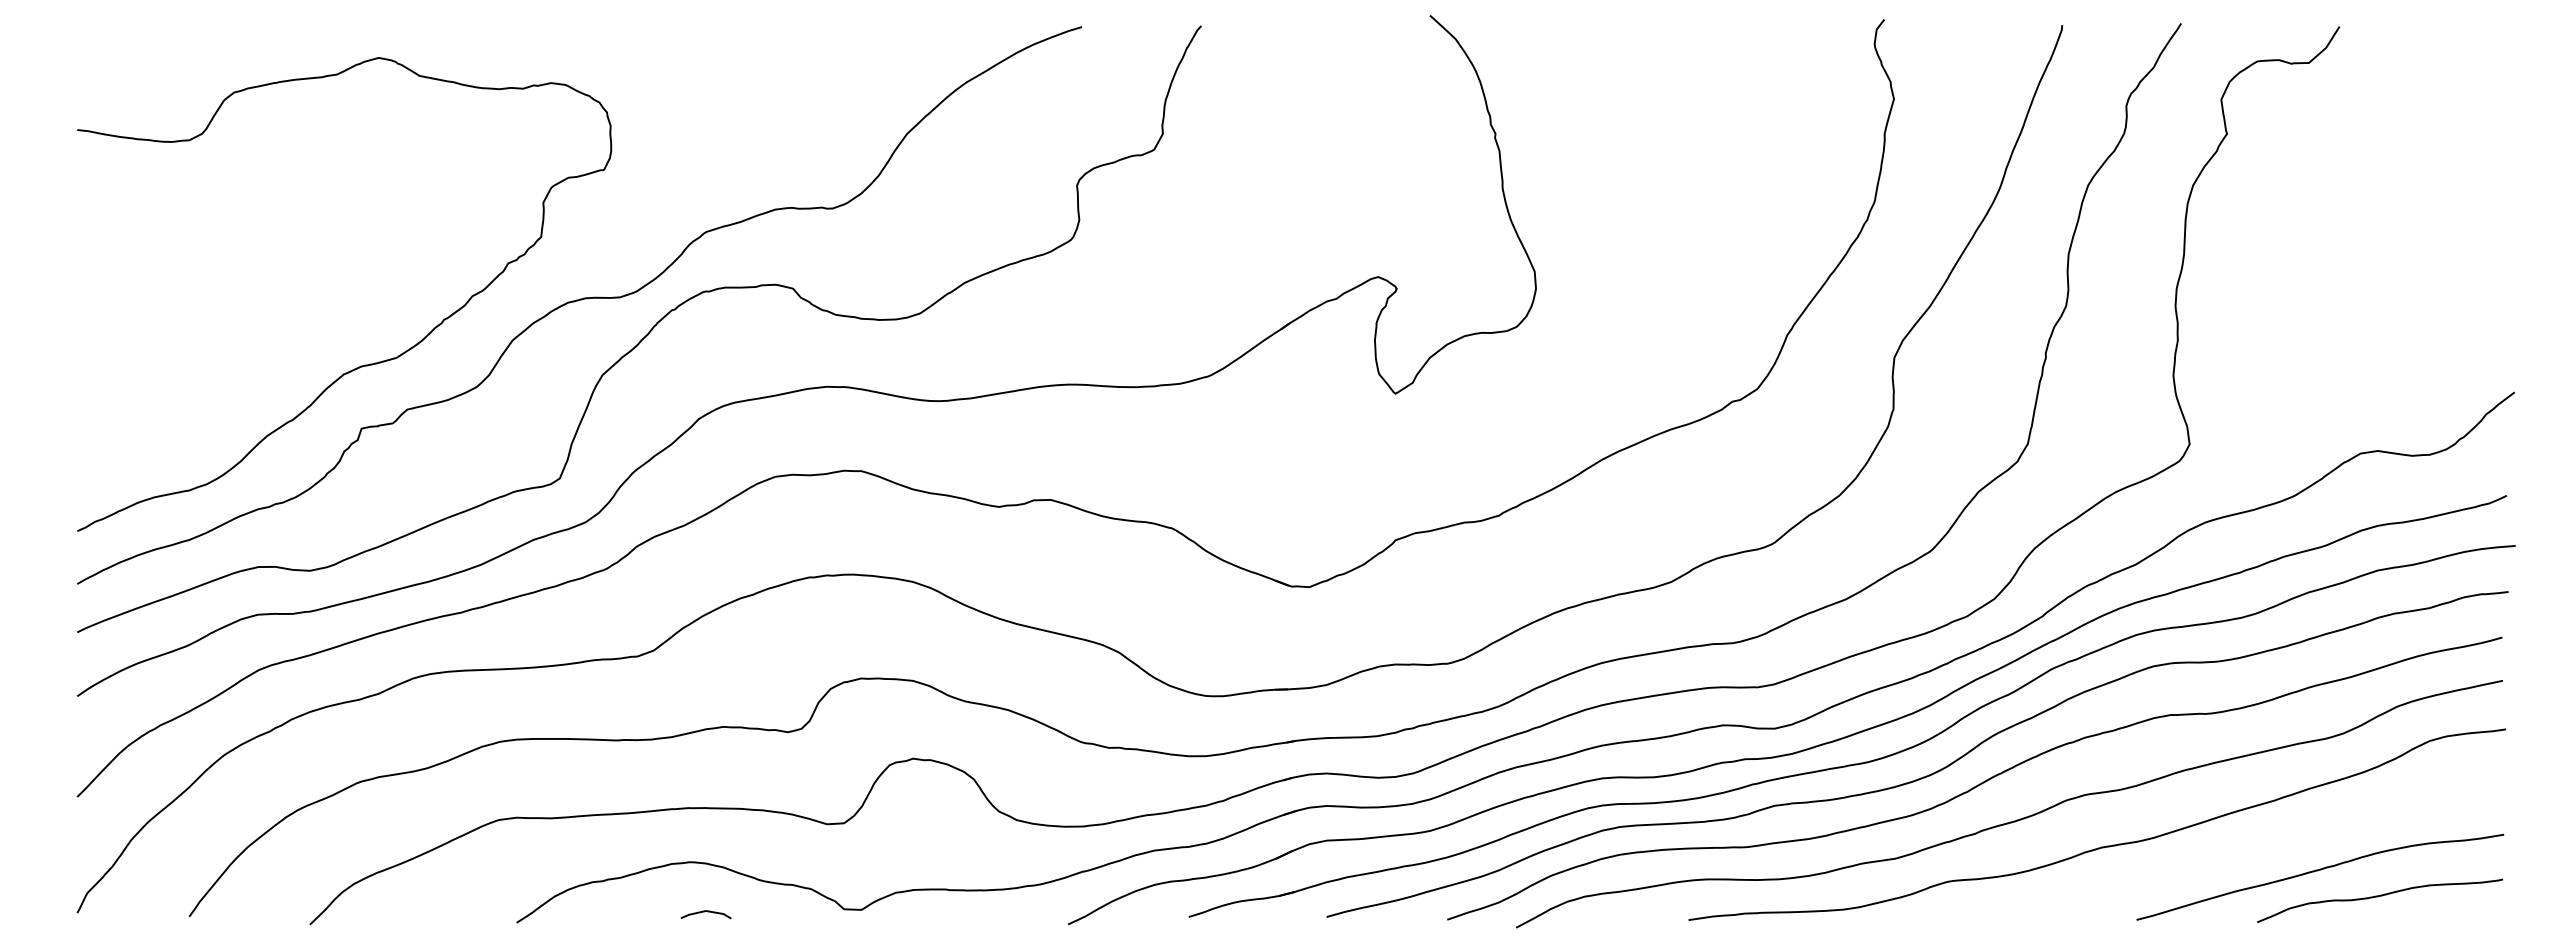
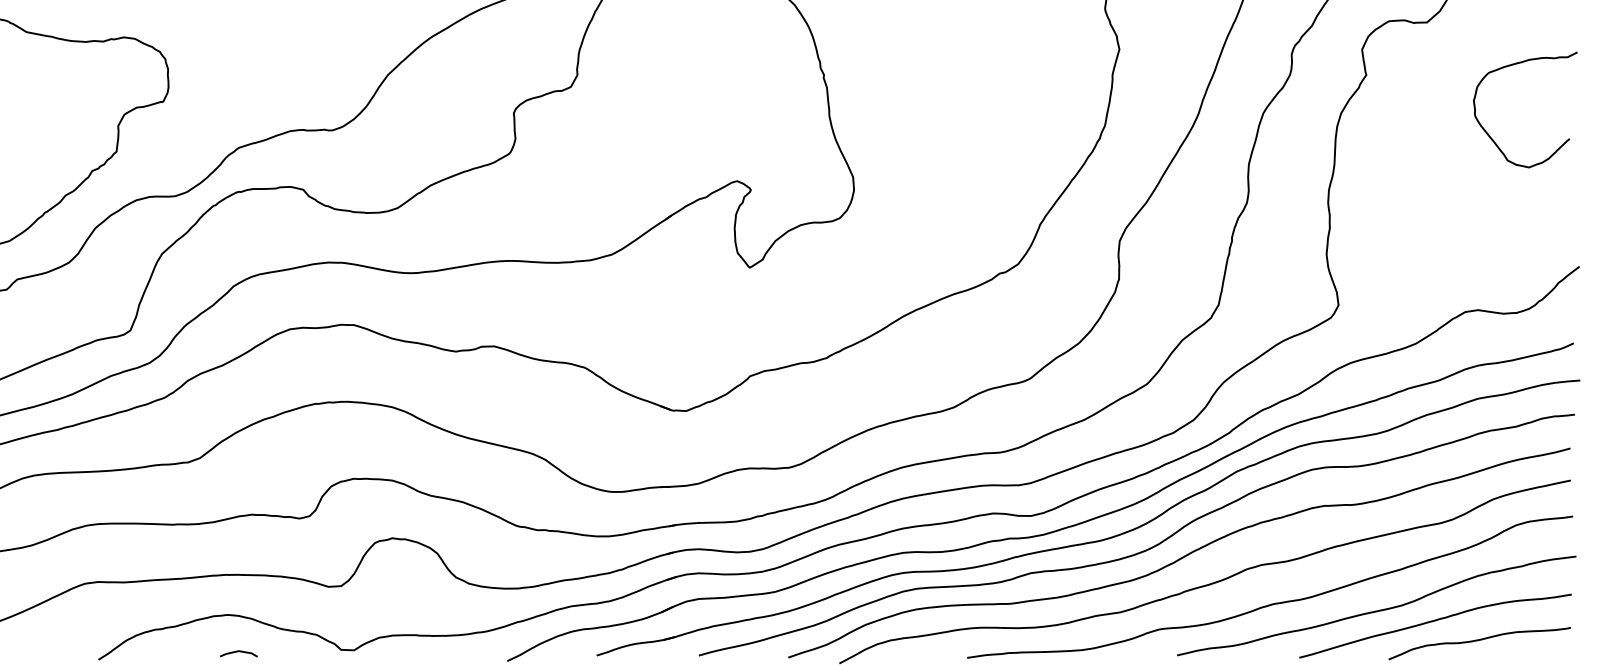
curve: (2395, 217) -> (1491, 137), added
curve: (2243, 855) -> (1378, 609), added

